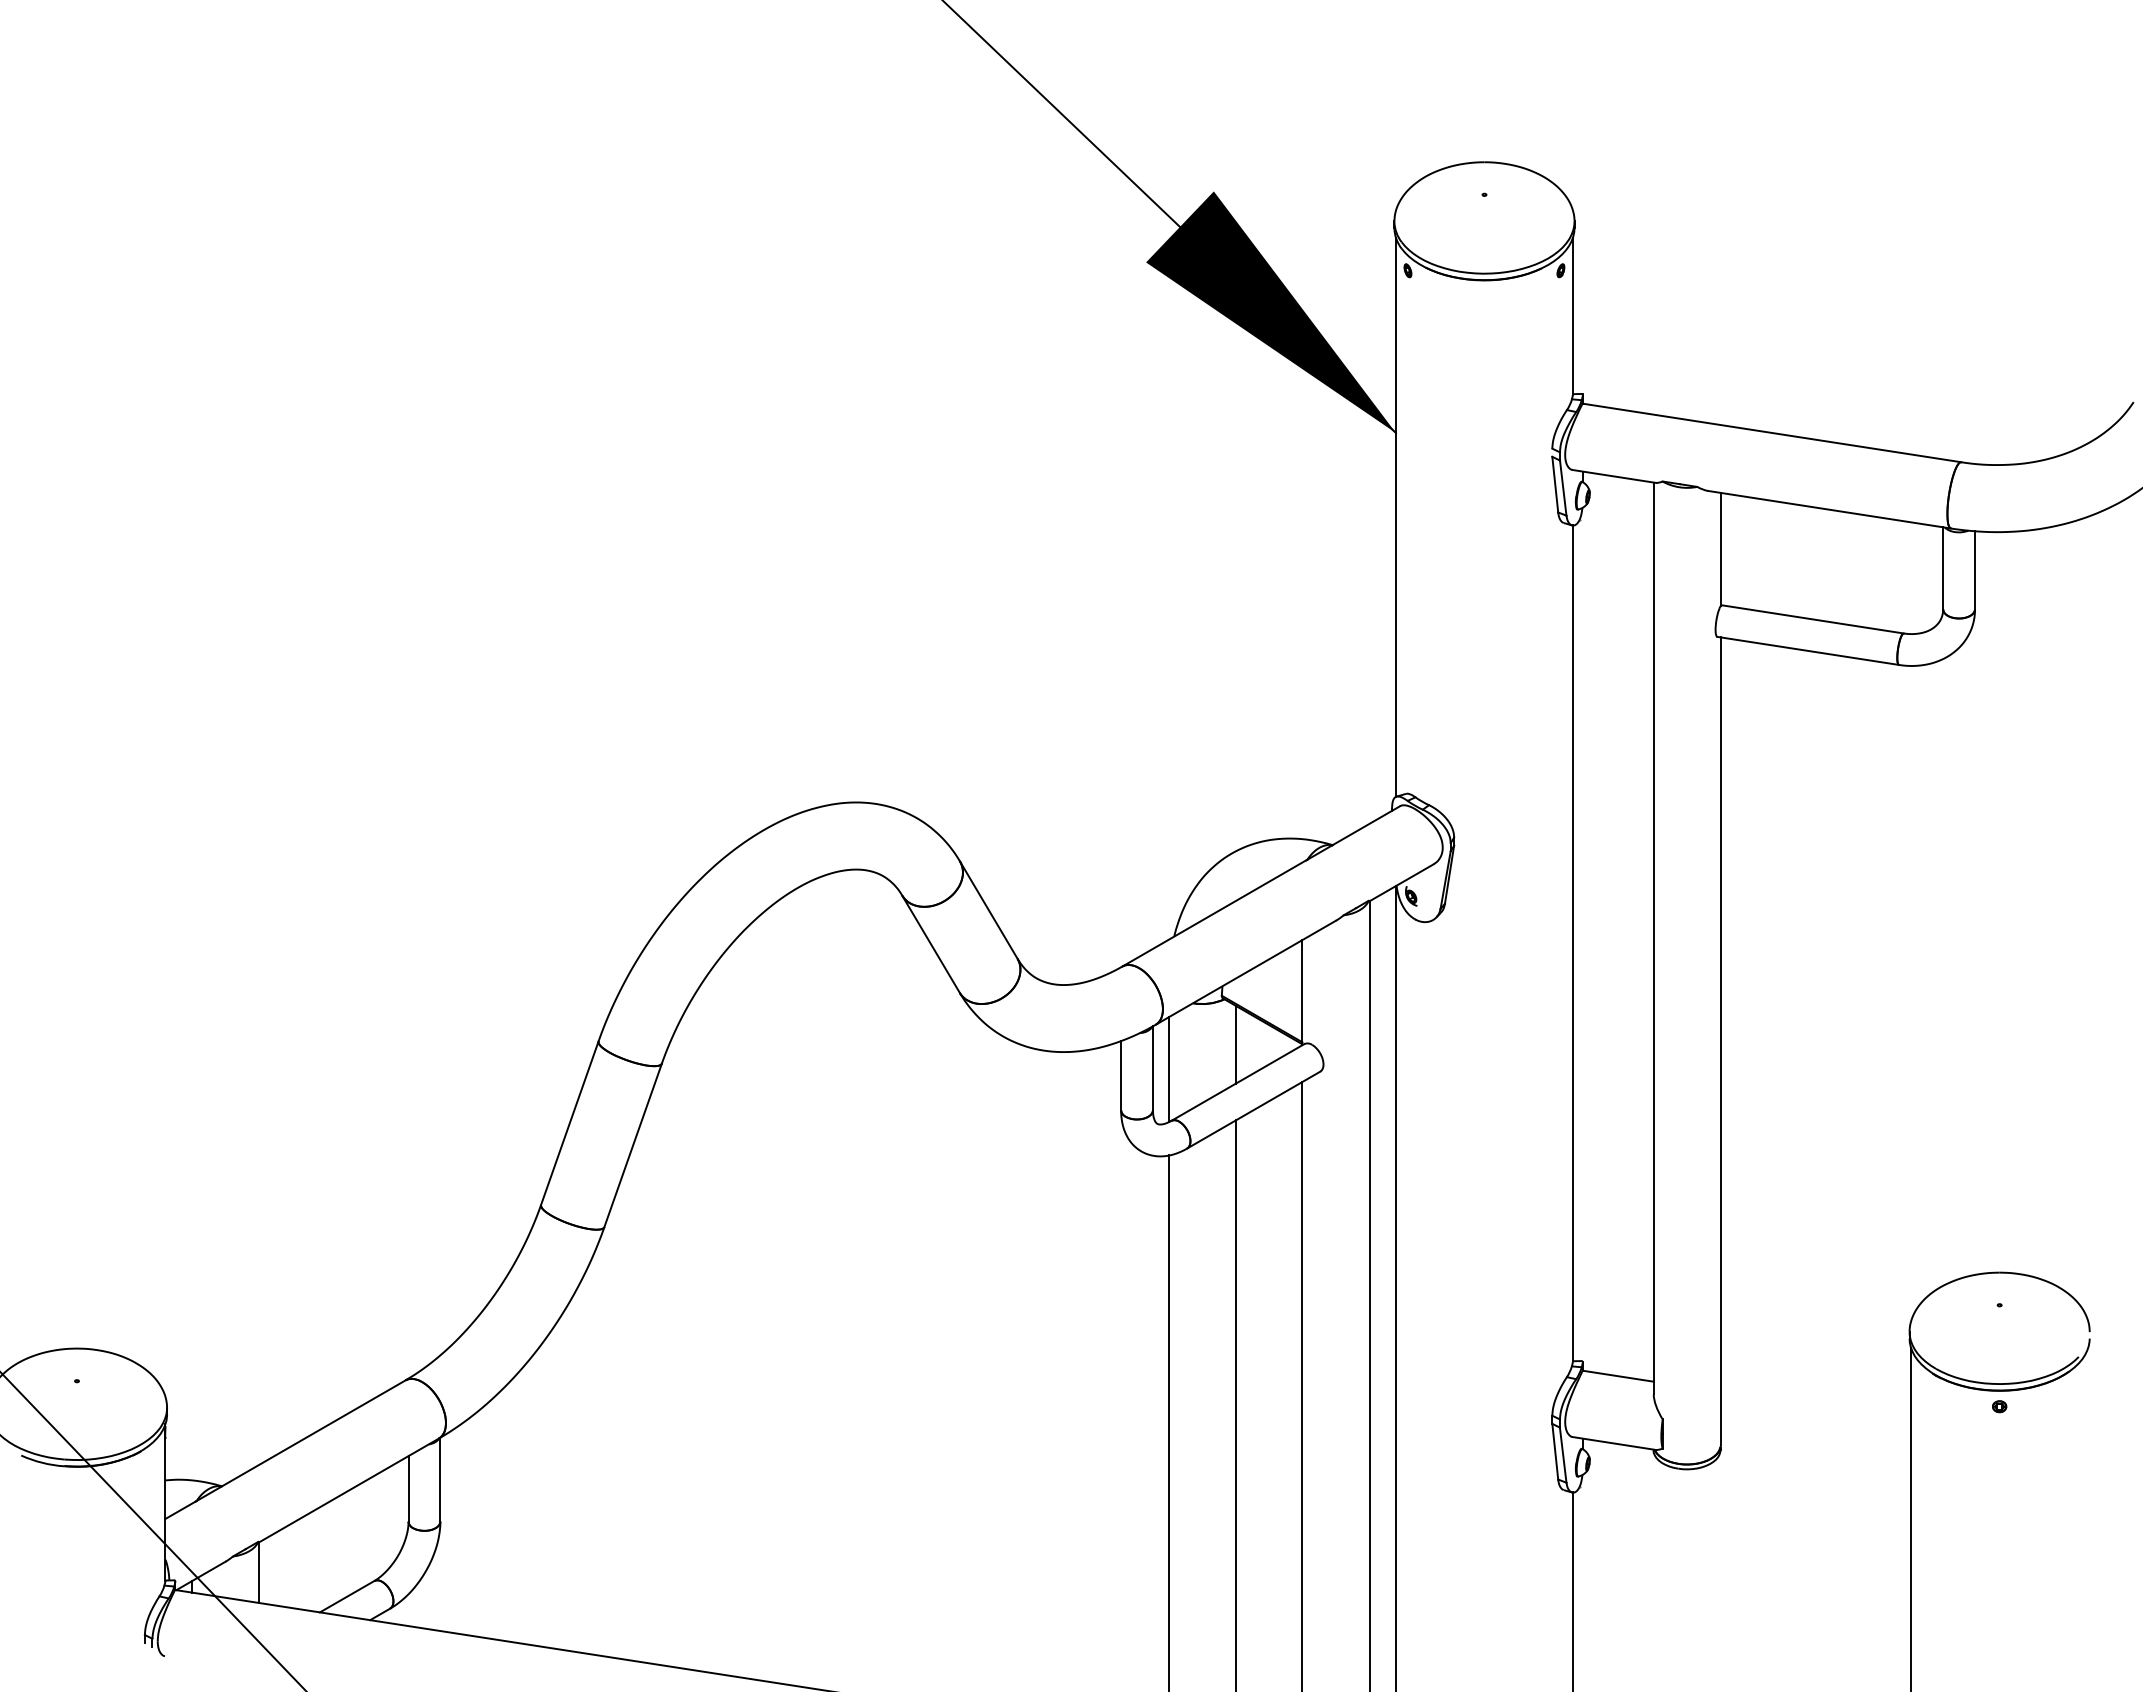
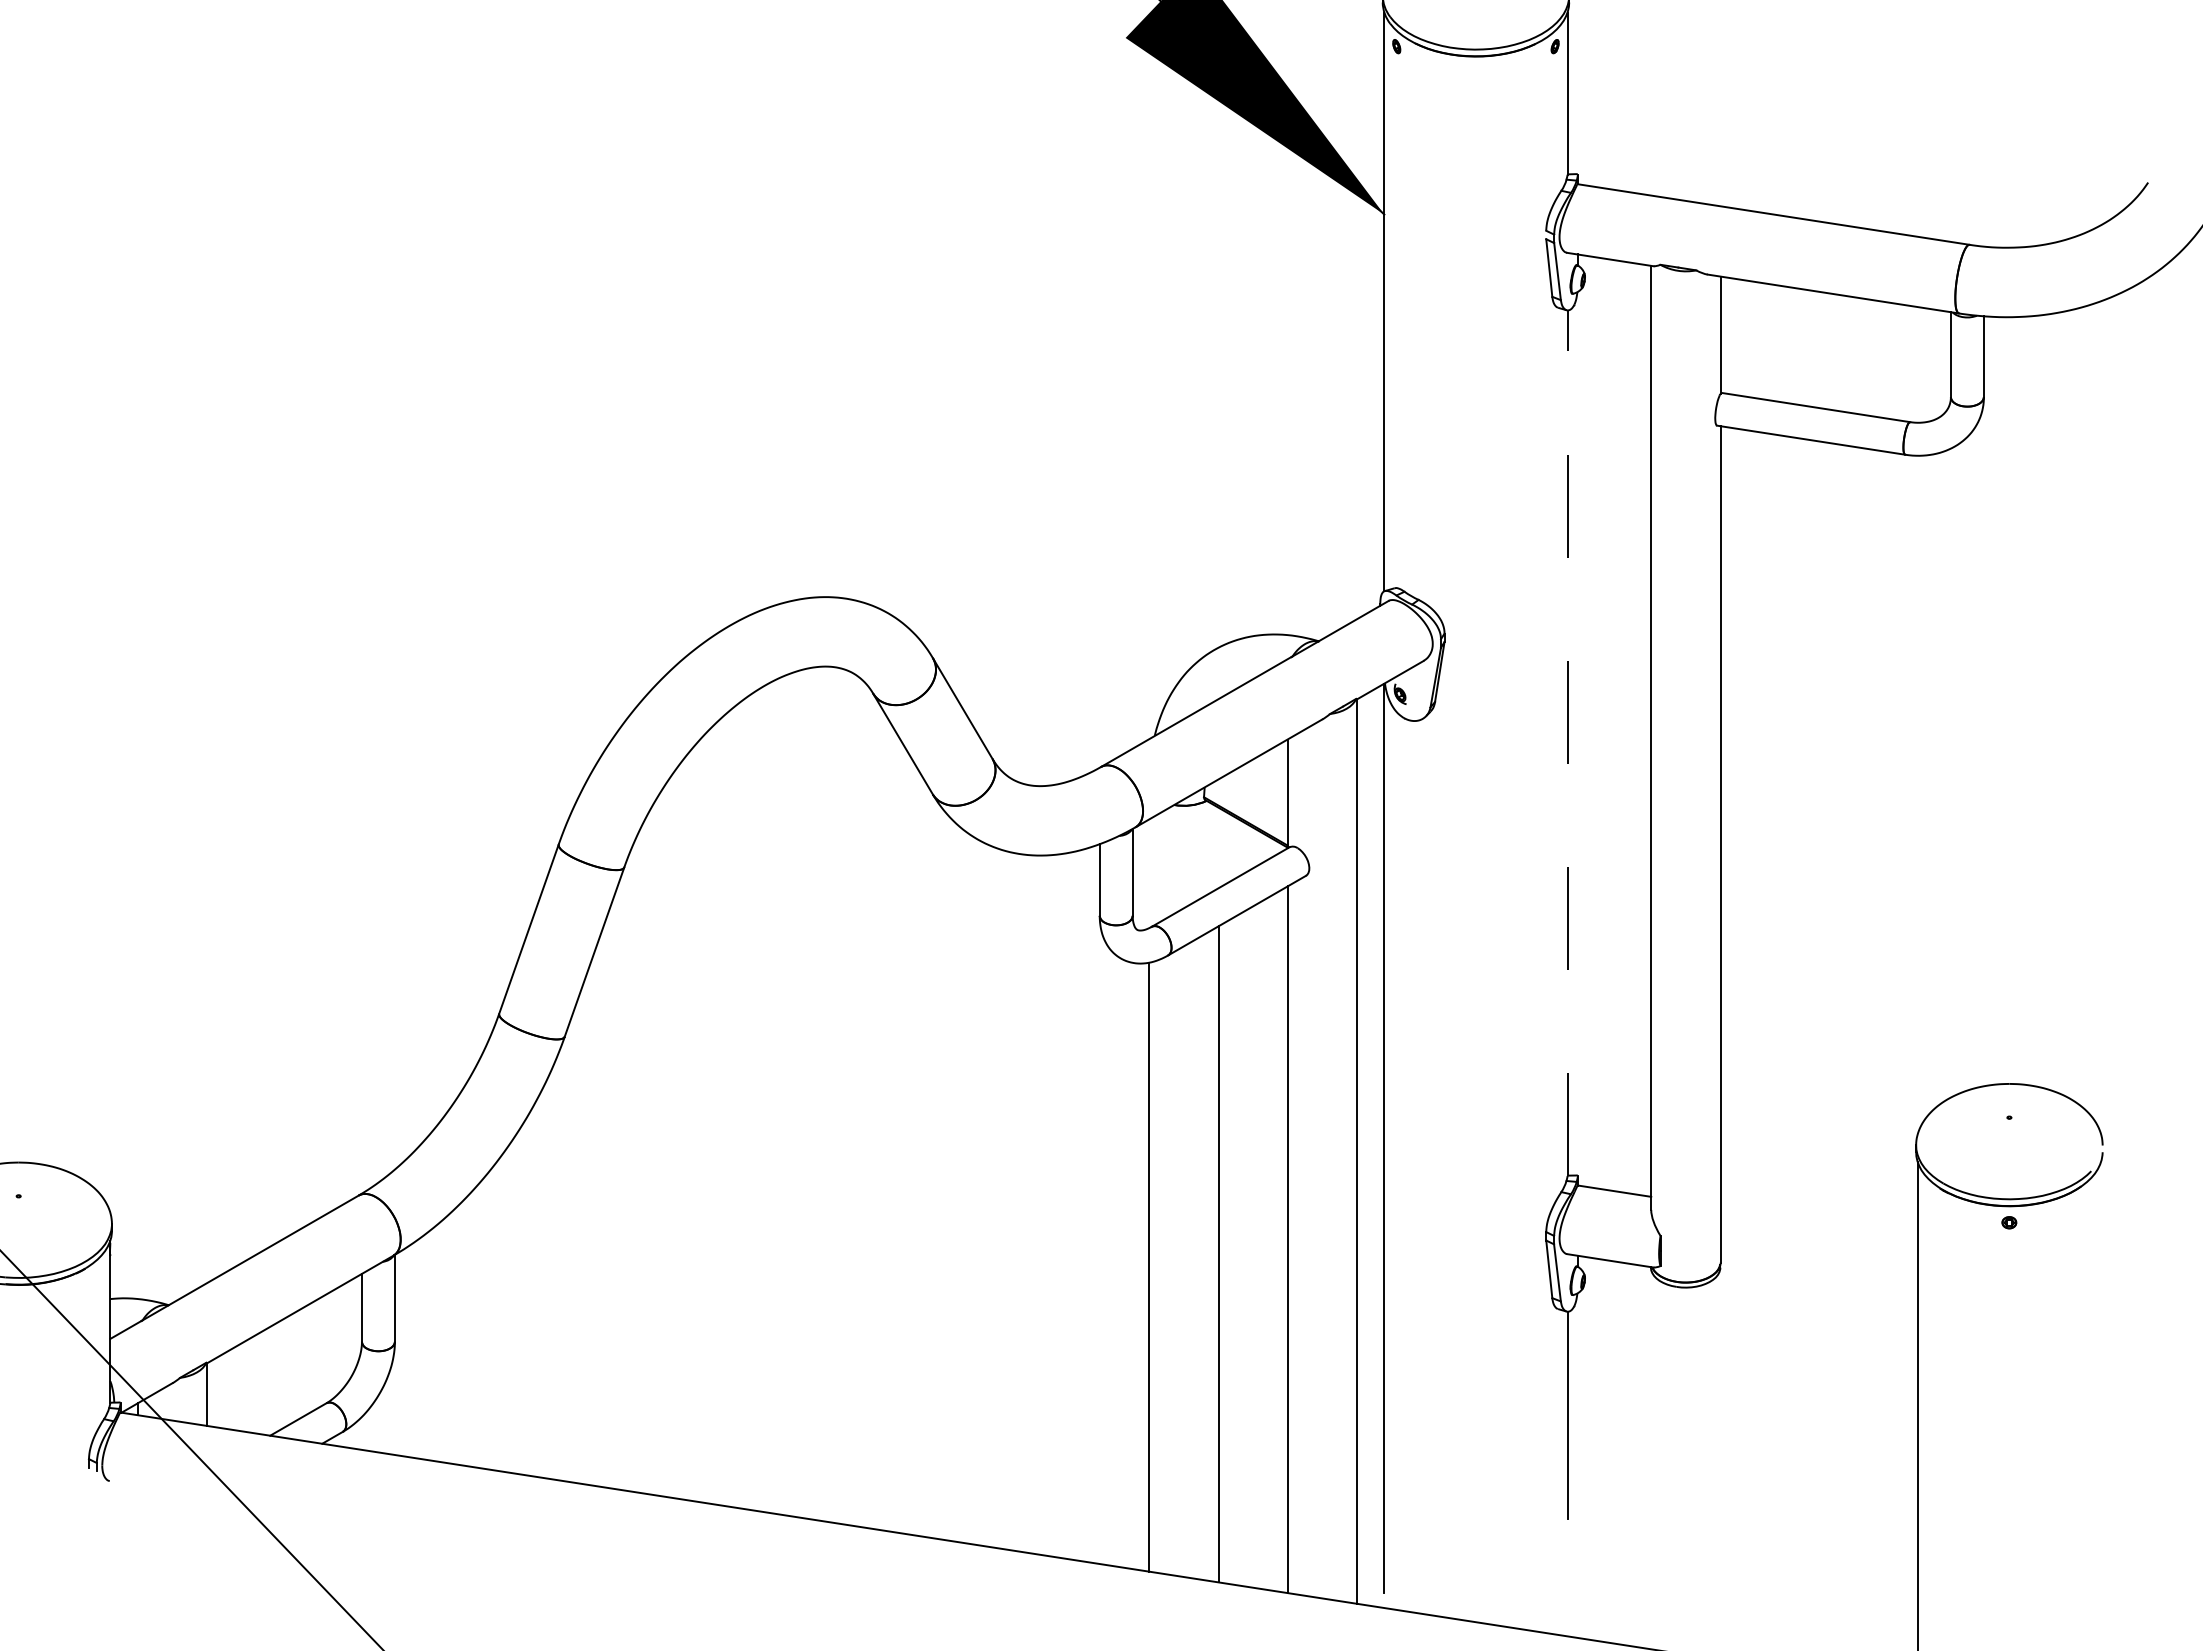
line: (1572, 943) -> (1567, 743), solid -> dashed
line: (1235, 1044) -> (1218, 847), removed
line: (1168, 1069) -> (1148, 873), removed

